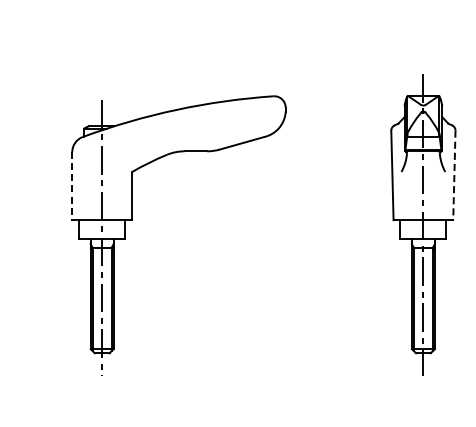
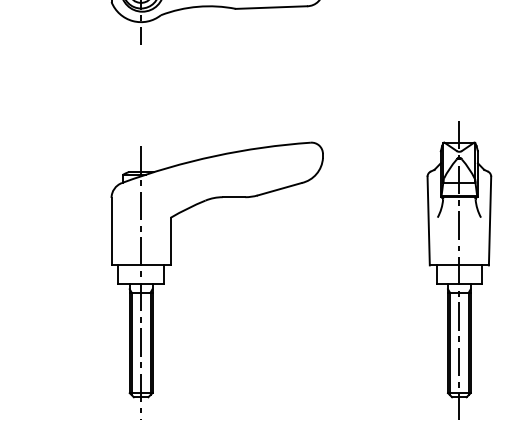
line: (454, 175) -> (490, 221), dashed -> solid
line: (72, 185) -> (111, 231), dashed -> solid

